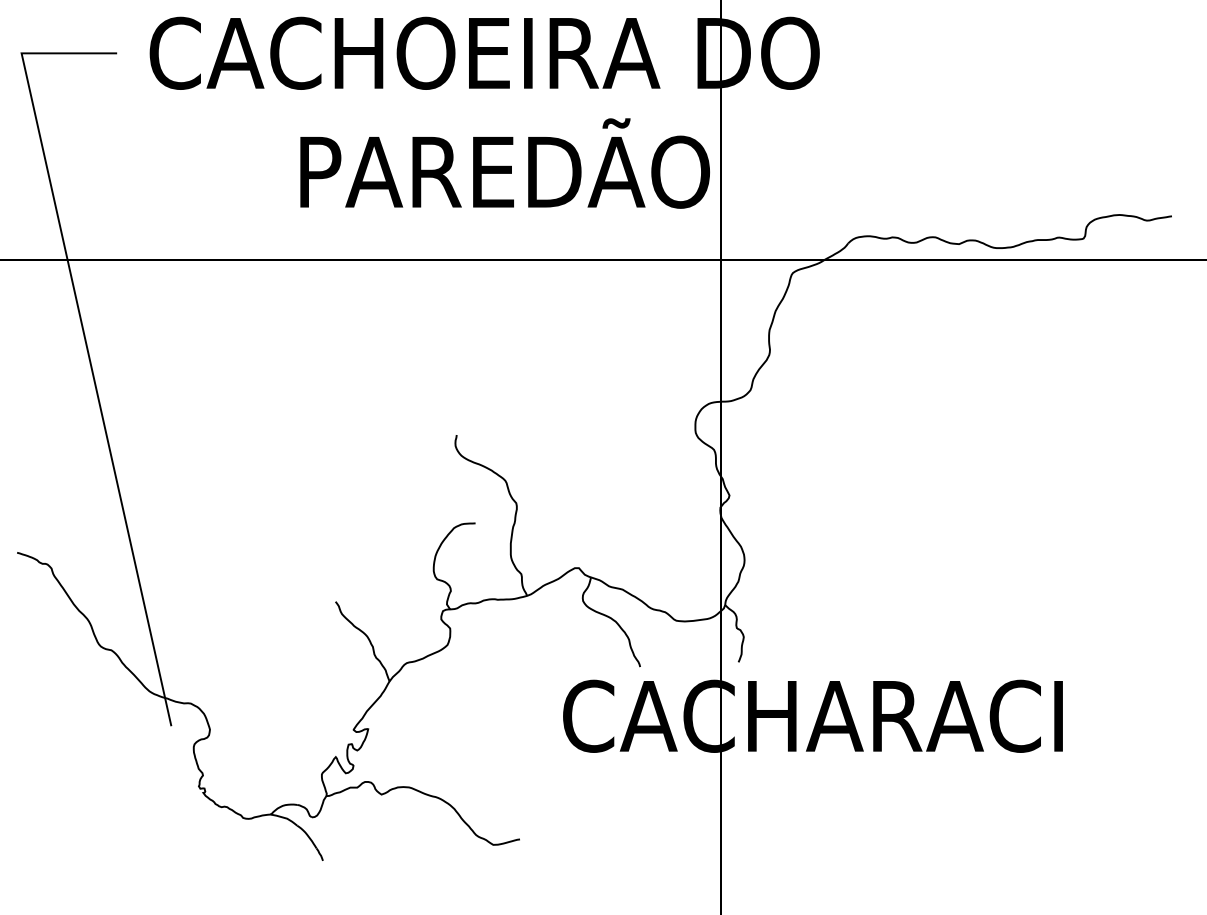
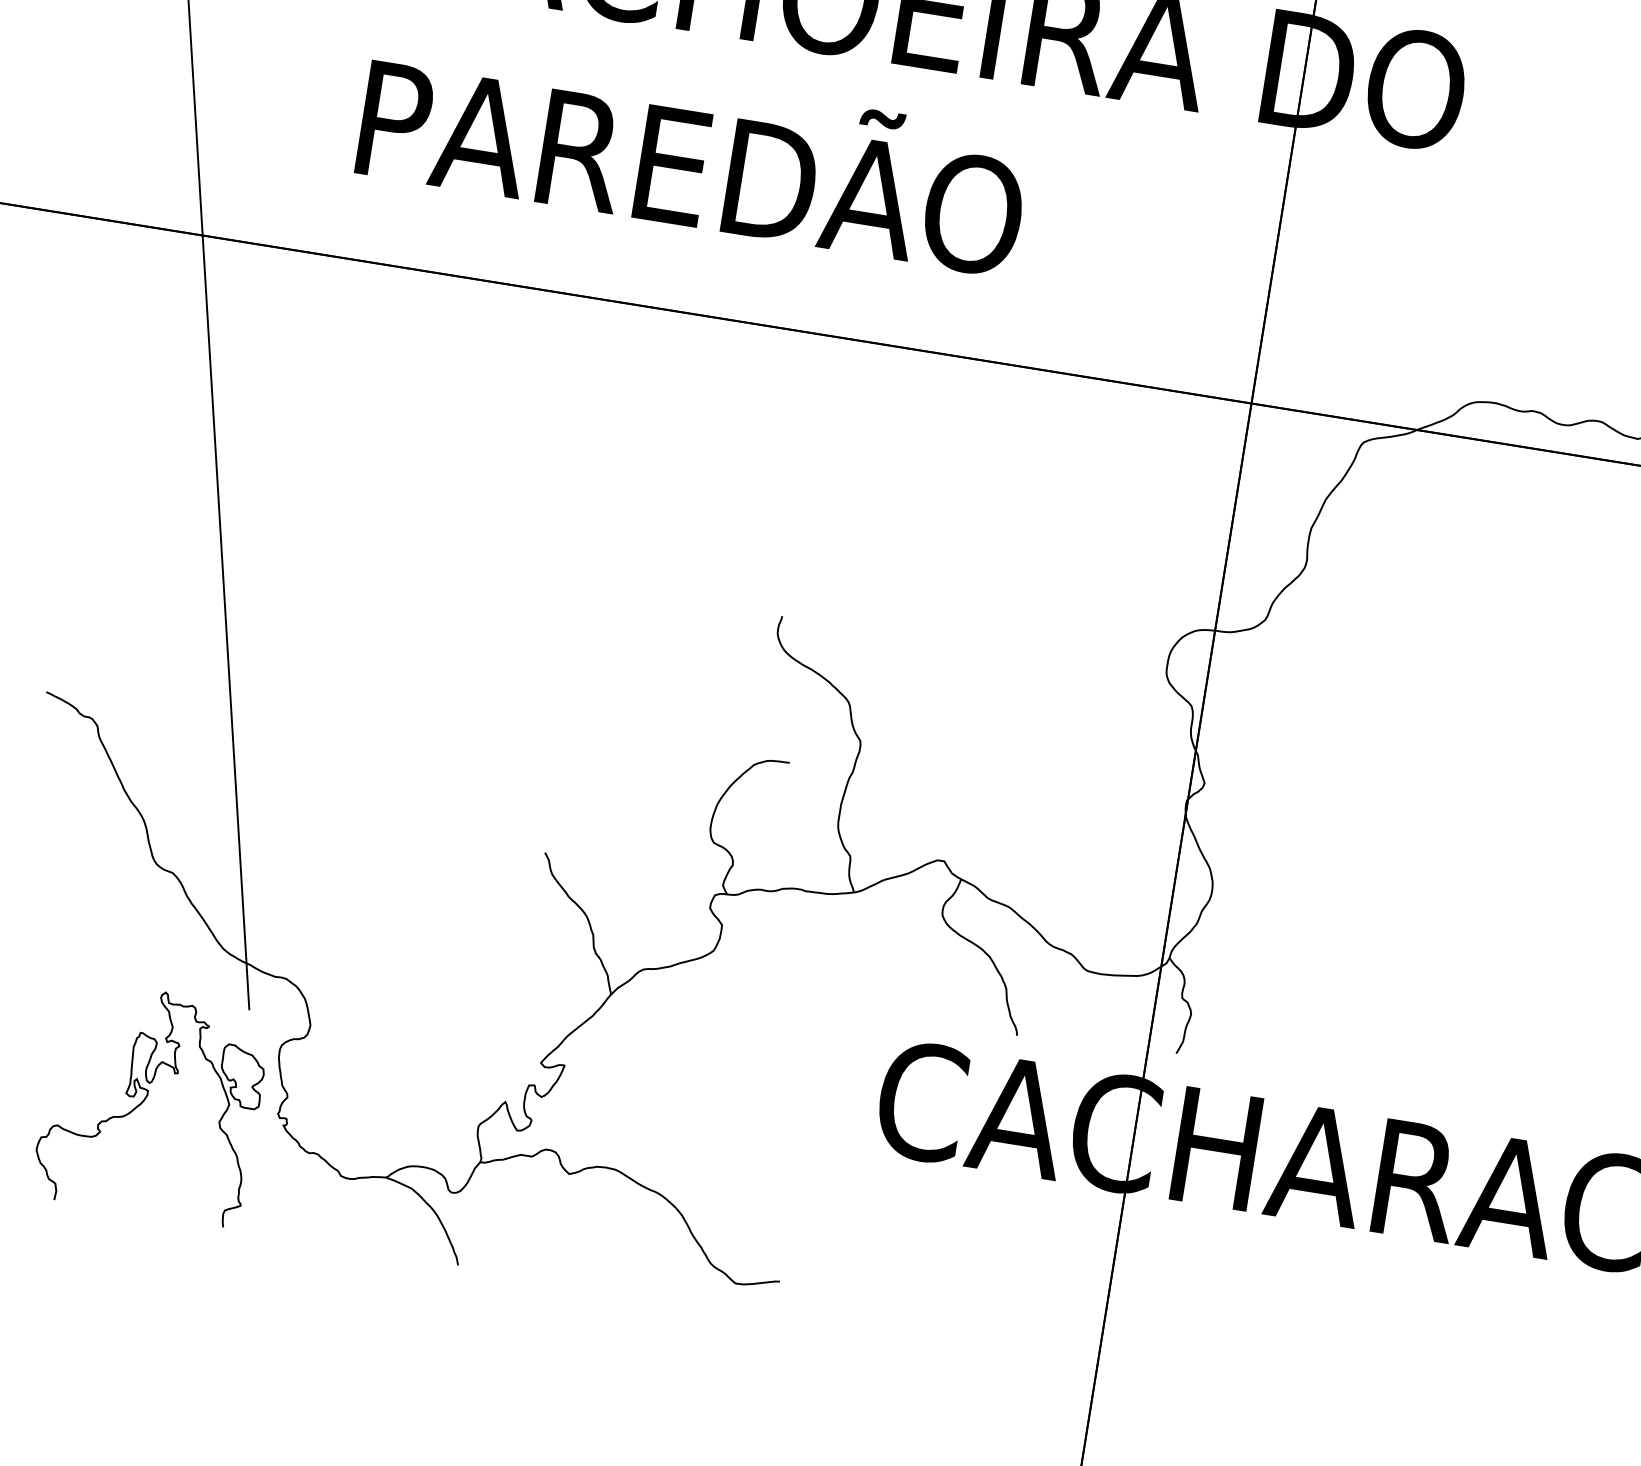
text: (504, 163) -> (692, 154), moved
part: (120, 791) -> (150, 1101), added

